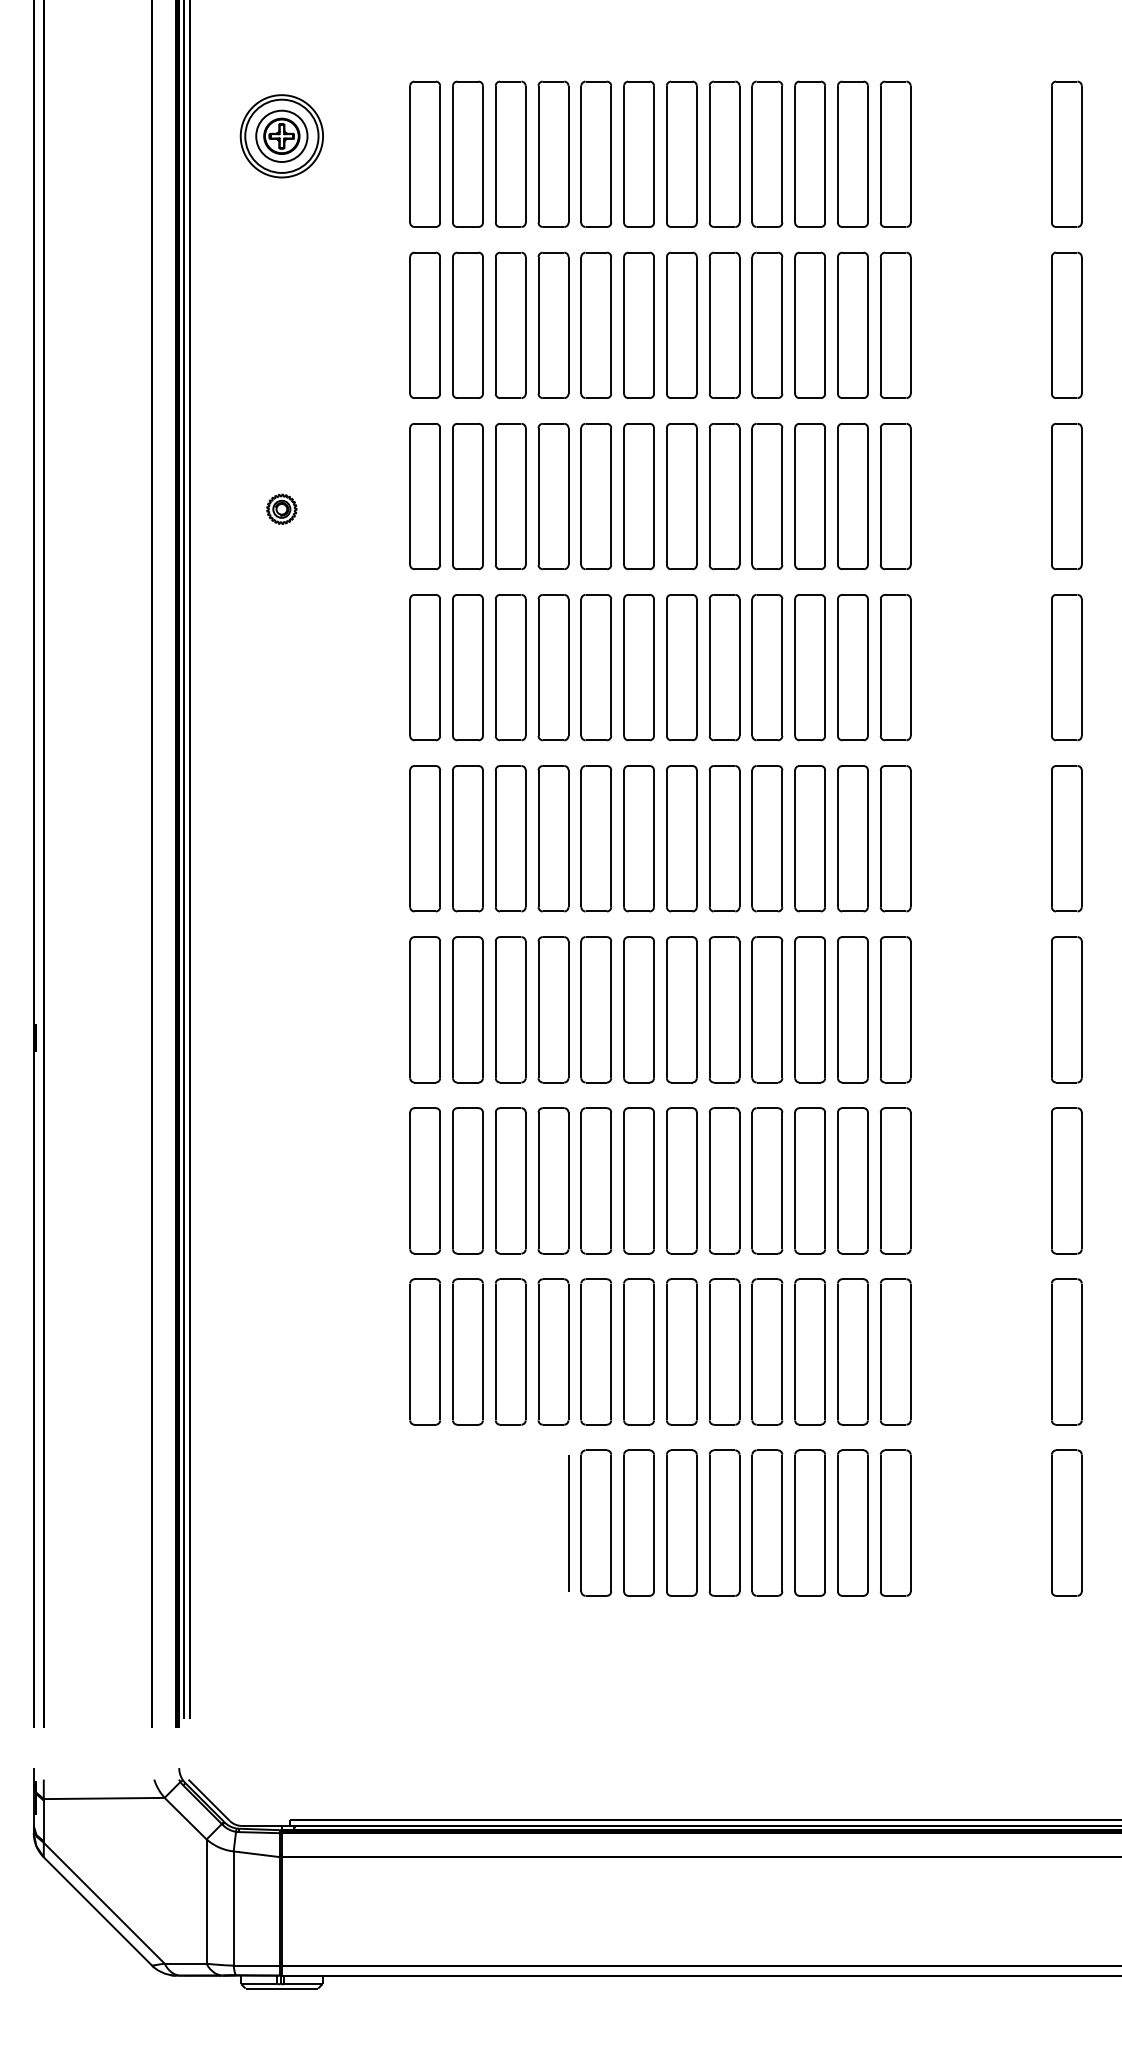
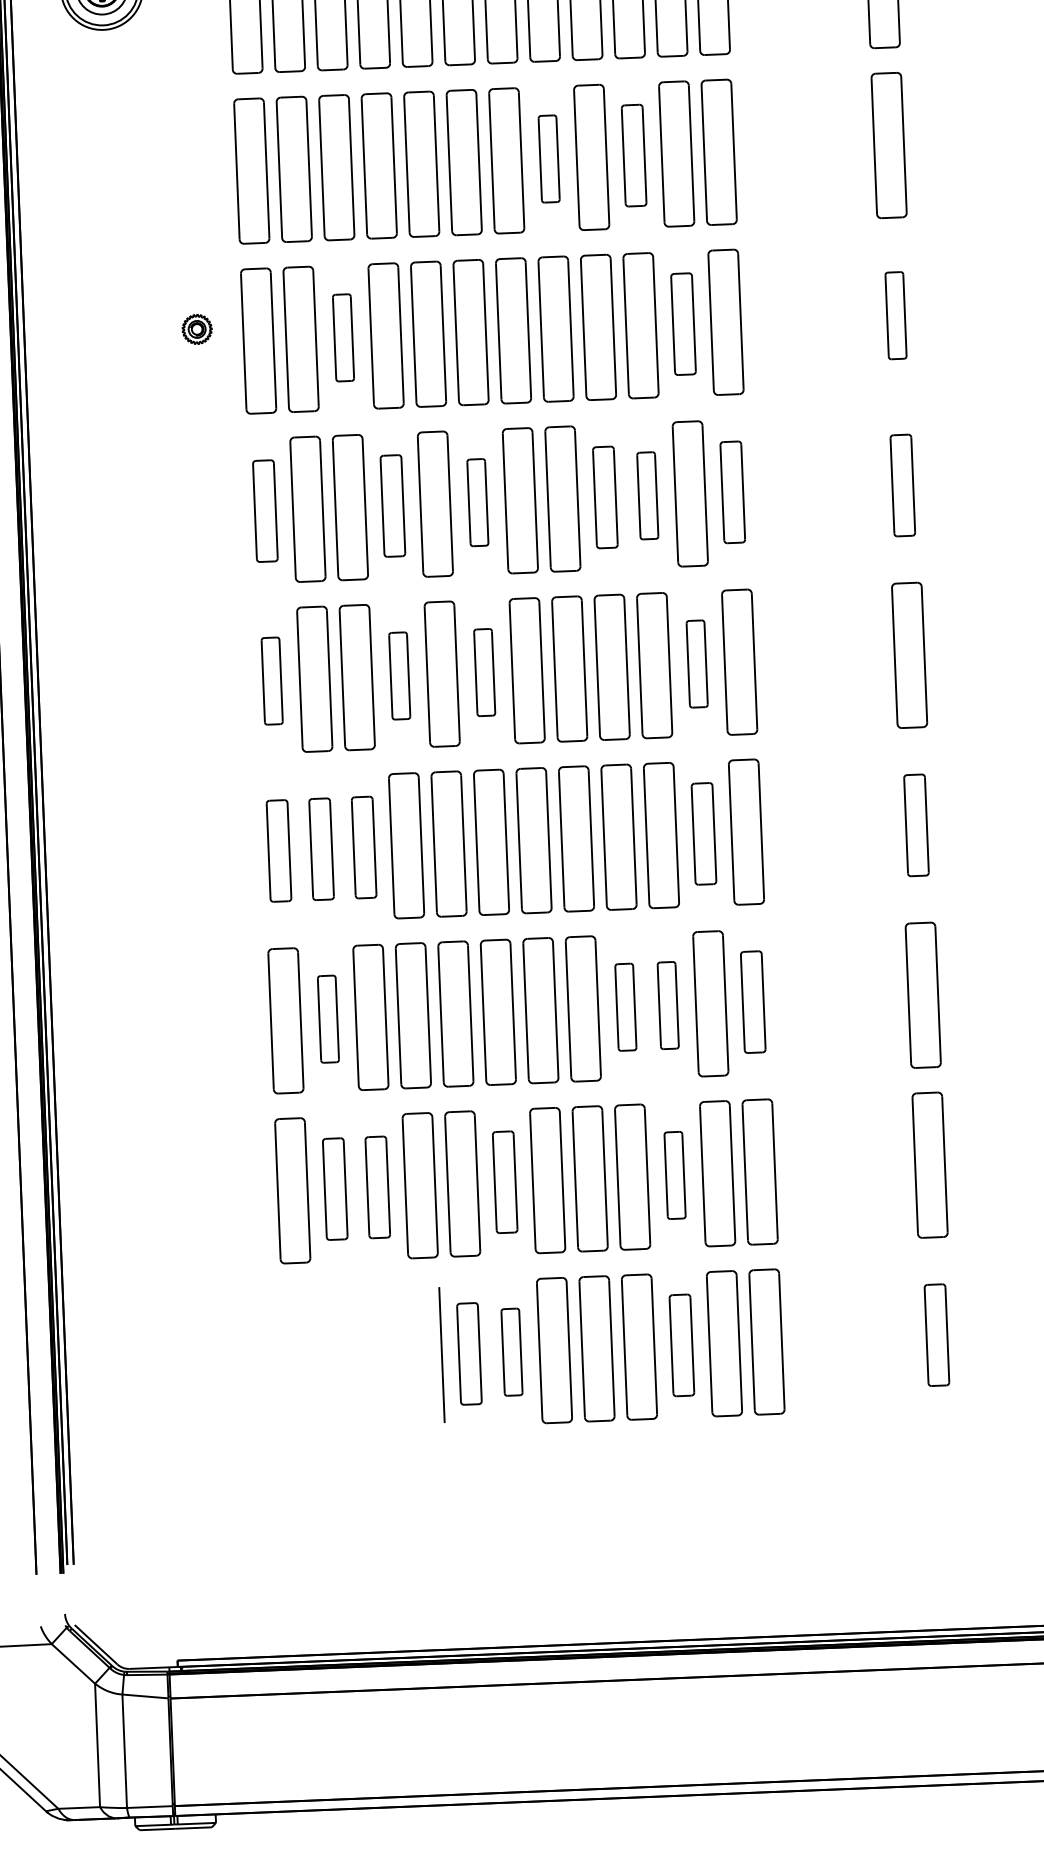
part: (724, 324) -> (549, 158), size x0.6
part: (809, 324) -> (633, 154), size x0.7
part: (510, 496) -> (343, 337), size x0.6
part: (852, 496) -> (683, 324), size x0.7
part: (1066, 496) -> (895, 315), size x0.6
part: (281, 508) -> (196, 328), moved
part: (424, 667) -> (264, 510), size x0.7
part: (553, 667) -> (392, 505), size x0.7
part: (638, 667) -> (477, 502), size x0.6
part: (767, 667) -> (605, 497), size x0.7
part: (809, 667) -> (647, 495), size x0.6
part: (895, 667) -> (732, 492), size x0.7
part: (1066, 667) -> (902, 485), size x0.7
part: (424, 838) -> (271, 680), size x0.6
part: (553, 838) -> (399, 675), size x0.6
part: (638, 838) -> (484, 672), size x0.6
part: (852, 838) -> (696, 663), size x0.6
part: (424, 1009) -> (278, 850), size x0.7
part: (467, 1009) -> (321, 848), size x0.7
part: (510, 1009) -> (363, 847), size x0.7
part: (852, 1009) -> (703, 833), size x0.7
part: (1066, 1009) -> (916, 825), size x0.7
part: (467, 1180) -> (327, 1018), size x0.6
part: (767, 1180) -> (625, 1006), size x0.6
part: (809, 1180) -> (667, 1005), size x0.6
part: (895, 1180) -> (753, 1001), size x0.7
part: (467, 1351) -> (334, 1188), size x0.7
part: (510, 1351) -> (377, 1186), size x0.7
part: (638, 1351) -> (504, 1181), size x0.7
part: (809, 1351) -> (674, 1175), size x0.6
part: (595, 1522) -> (468, 1353), size x0.7
part: (638, 1522) -> (511, 1351), size x0.6
part: (809, 1522) -> (681, 1344), size x0.7
part: (1066, 1522) -> (936, 1334), size x0.7

